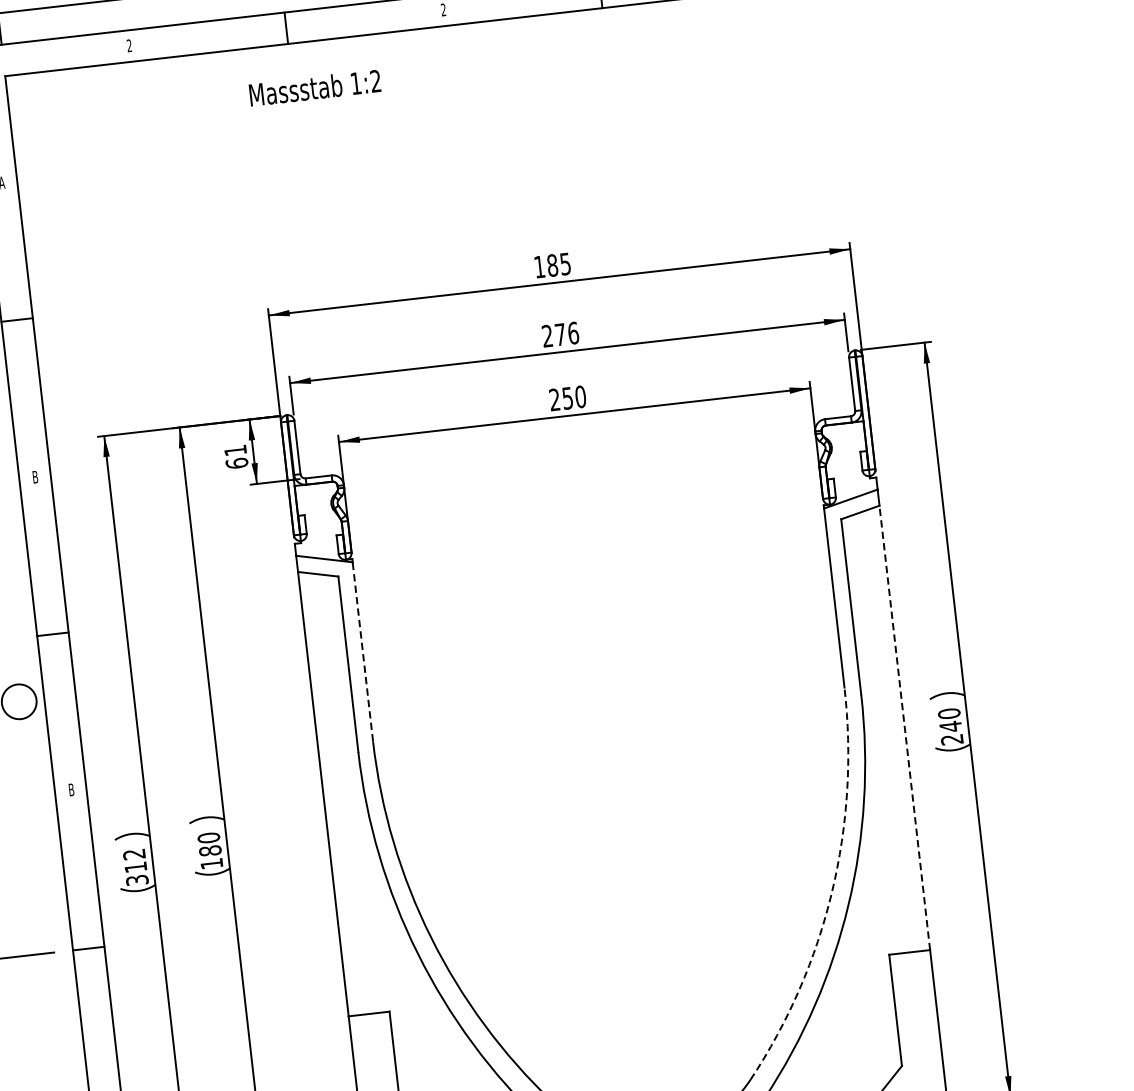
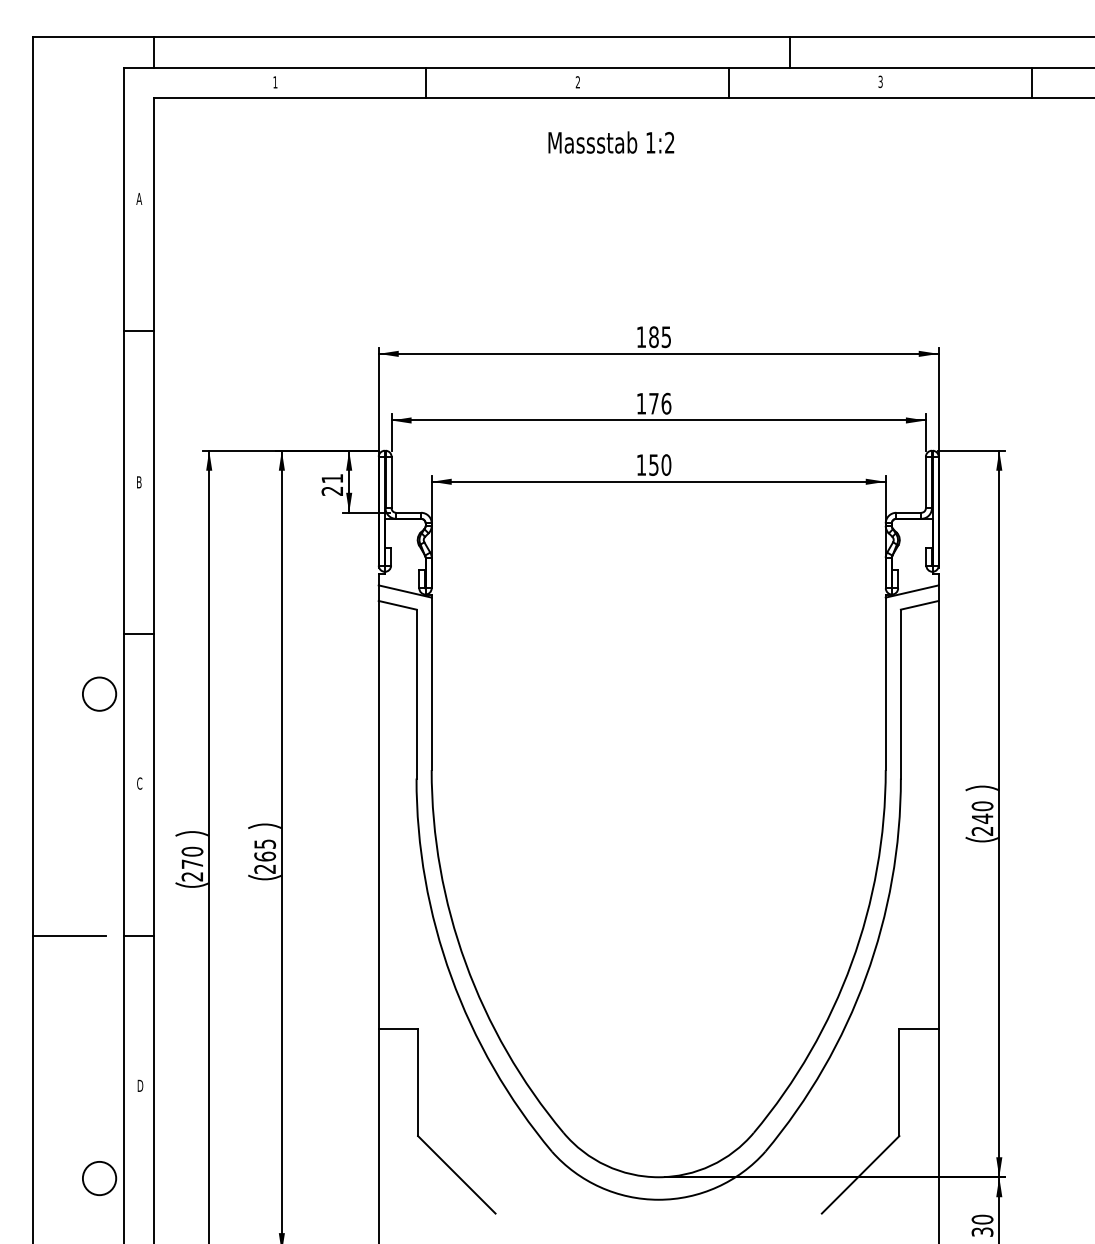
text: (129, 45) -> (275, 82), 2 -> 1
text: (315, 87) -> (611, 142), moved
text: (546, 336) -> (640, 403), 276 -> 176
text: (553, 399) -> (640, 464), 250 -> 150
text: (237, 462) -> (332, 490), 61 -> 21
line: (362, 651) -> (431, 683), dashed -> solid
line: (904, 727) -> (938, 814), dashed -> solid
text: (71, 789) -> (139, 783), B -> C
text: (210, 850) -> (265, 856), 180 -> 265
text: (135, 866) -> (192, 863), 312 -> 270
arc: (831, 892) -> (851, 963), dashed -> solid

